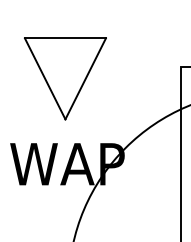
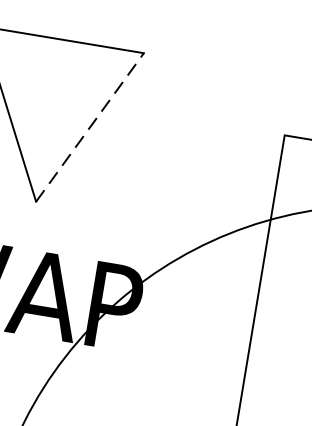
line: (85, 78) -> (89, 126), solid -> dashed

